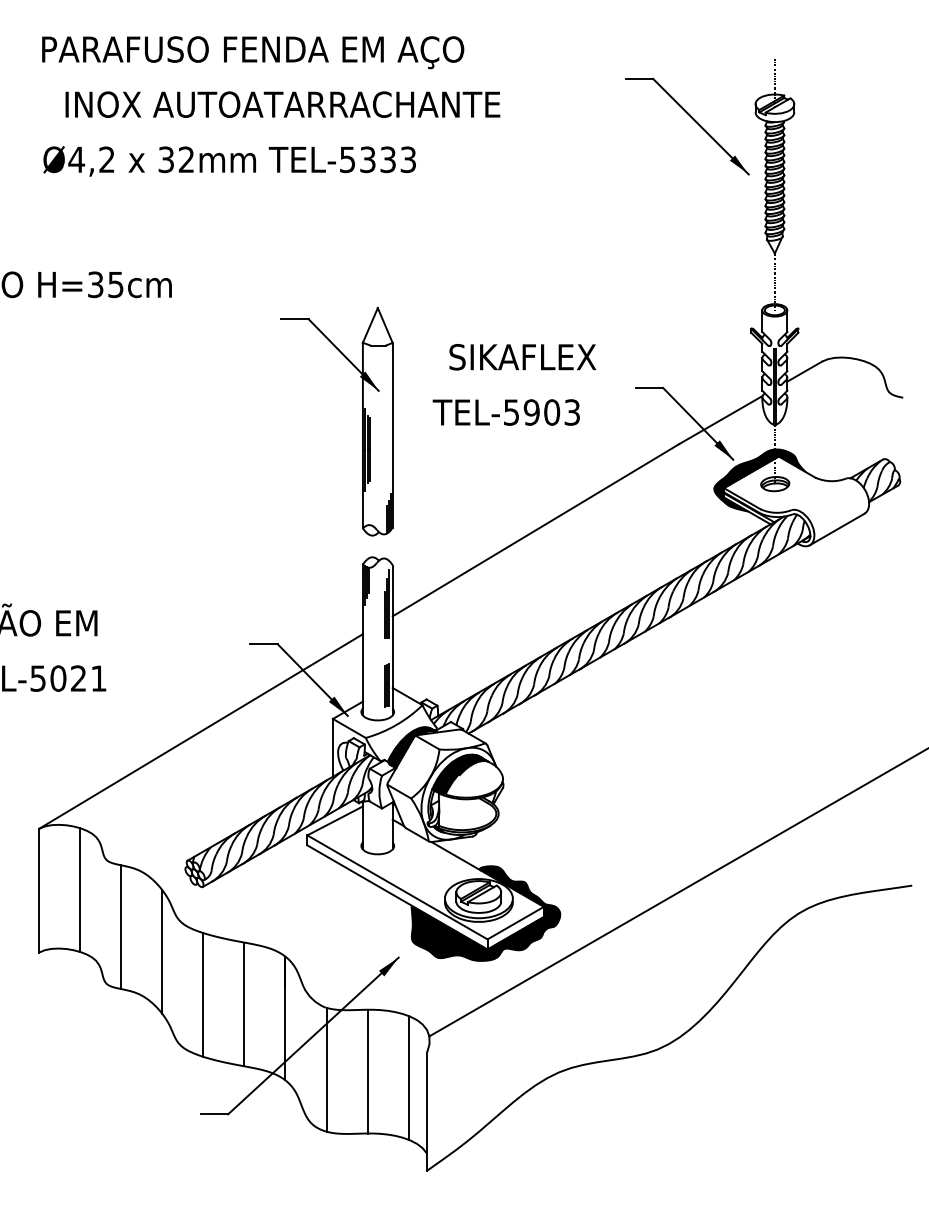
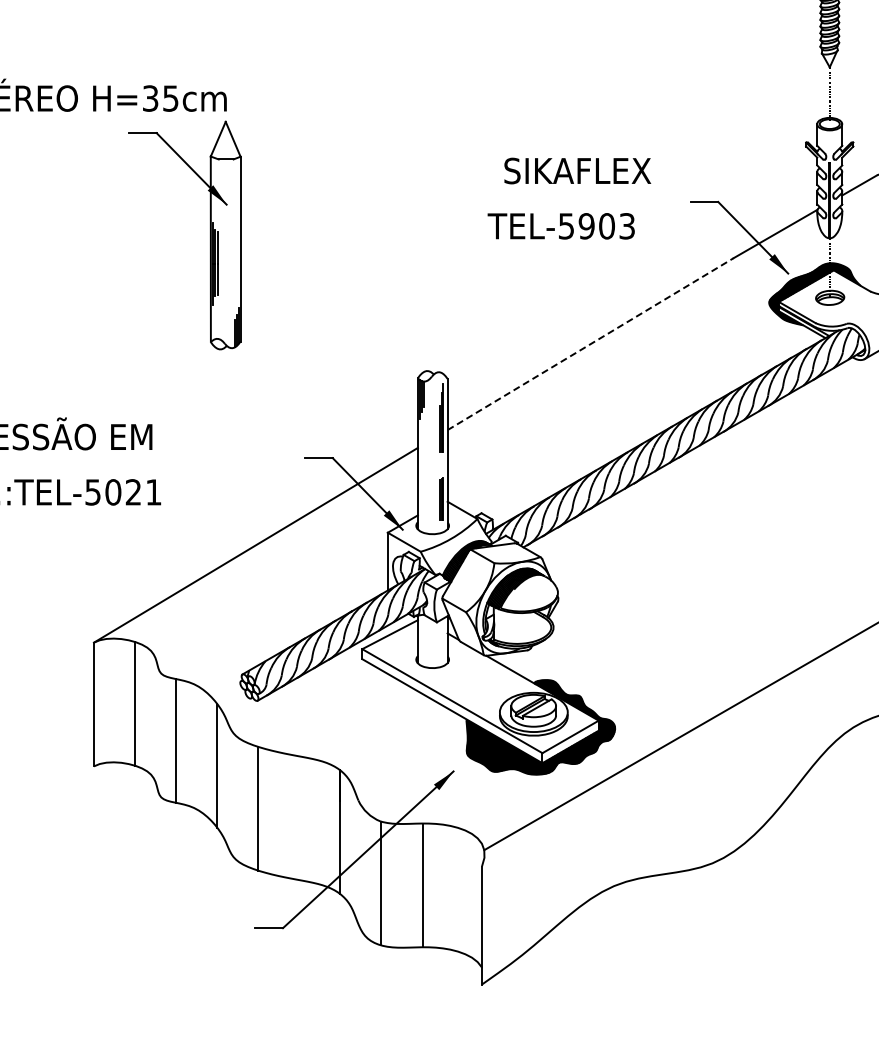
part: (362, 421) -> (210, 235), moved
line: (535, 530) -> (590, 344), solid -> dashed
line: (244, 1004) -> (299, 818), removed
line: (408, 1077) -> (463, 891), removed

